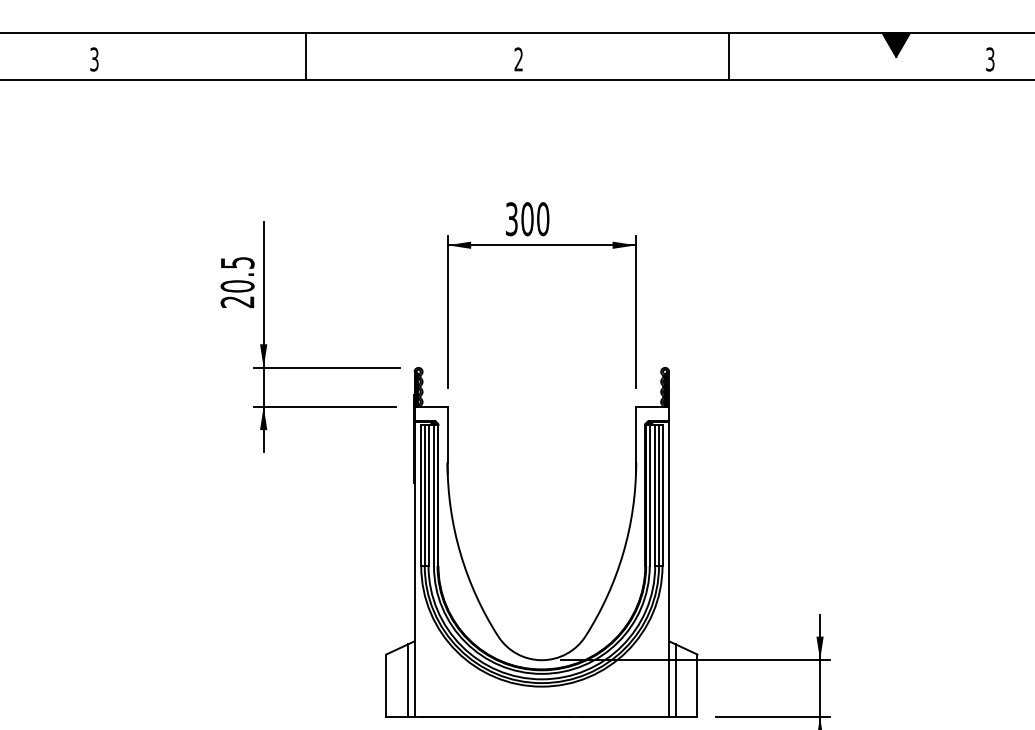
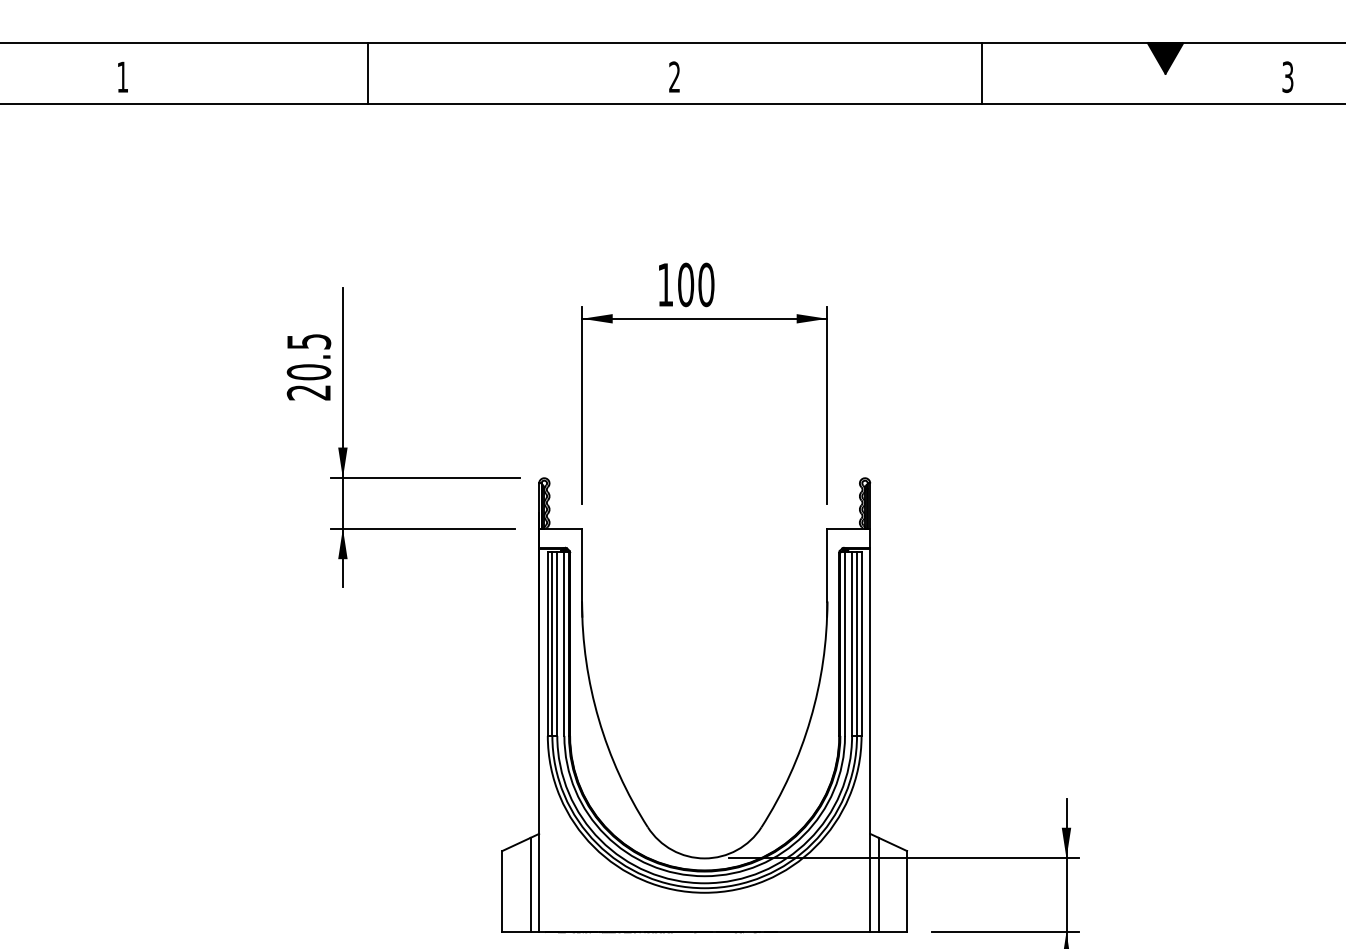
line: (306, 56) -> (368, 73), moved
line: (728, 56) -> (981, 73), moved
text: (94, 59) -> (122, 77), 3 -> 1
text: (511, 219) -> (665, 285), 300 -> 100

